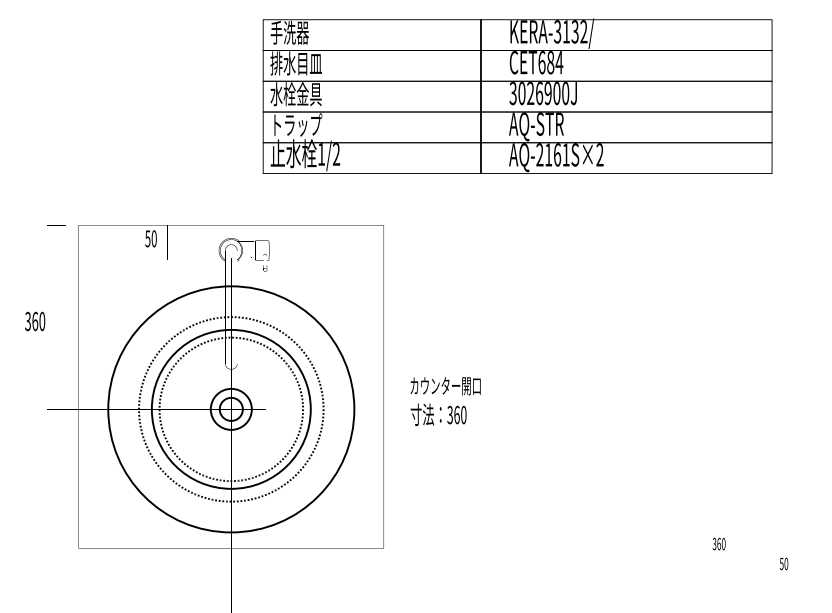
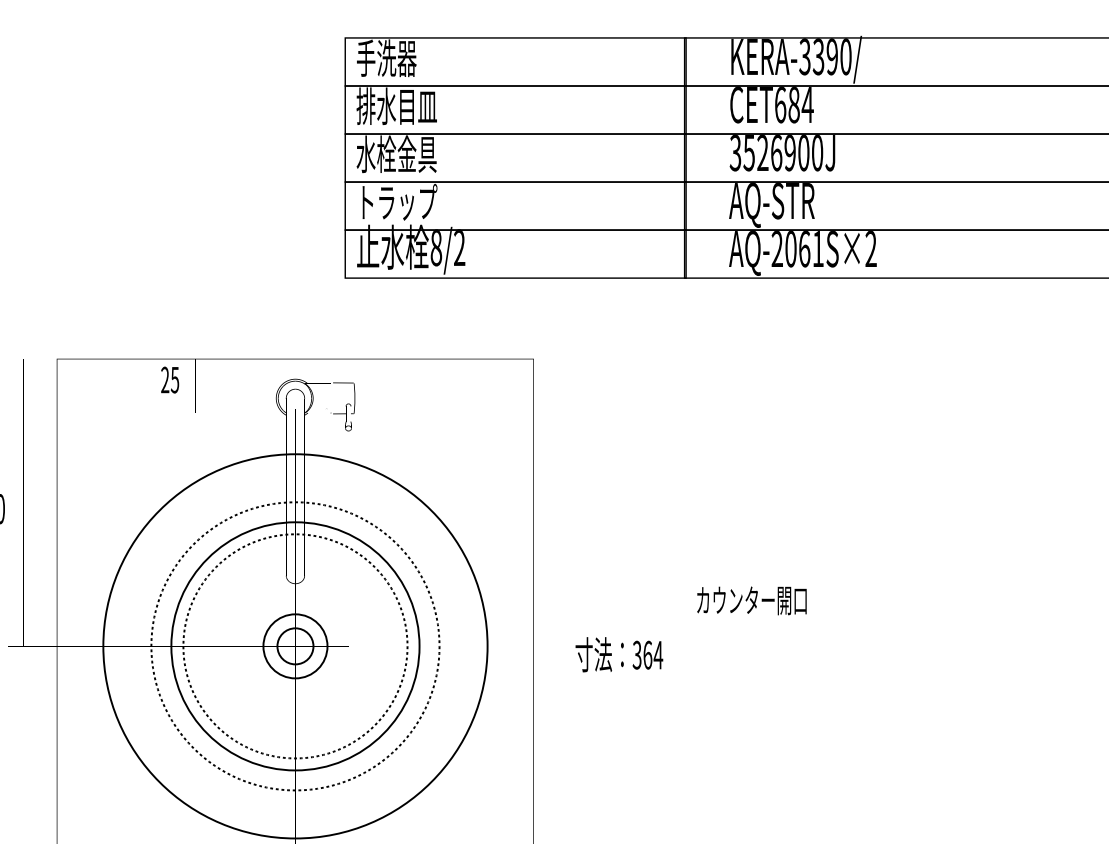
text: (574, 31) -> (831, 56), KERA-3132/ -> KERA-3390/
text: (521, 93) -> (748, 153), 3026900J -> 3526900J
text: (321, 154) -> (436, 248), 1/2 -> 8/2
text: (548, 154) -> (790, 248), AQ-2161S×2 -> AQ-2061S×2
text: (150, 238) -> (169, 379), 50 -> 25
text: (445, 386) -> (751, 601), moved
text: (463, 414) -> (657, 654), 360 -> 364

